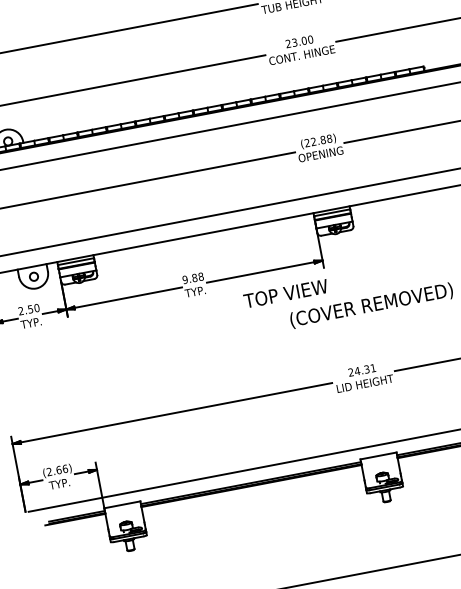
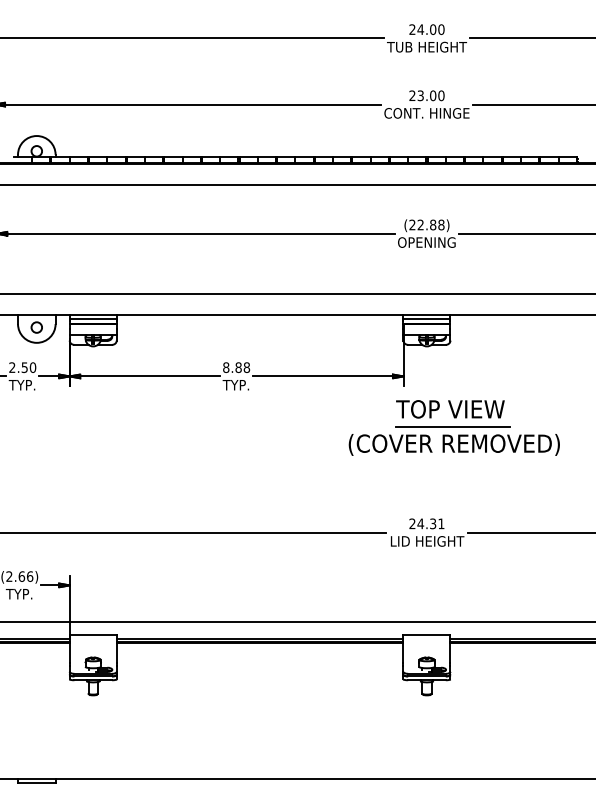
text: (185, 279) -> (226, 367), 9.88 -> 8.88
line: (367, 292) -> (452, 427), added
text: (286, 293) -> (450, 409), moved

